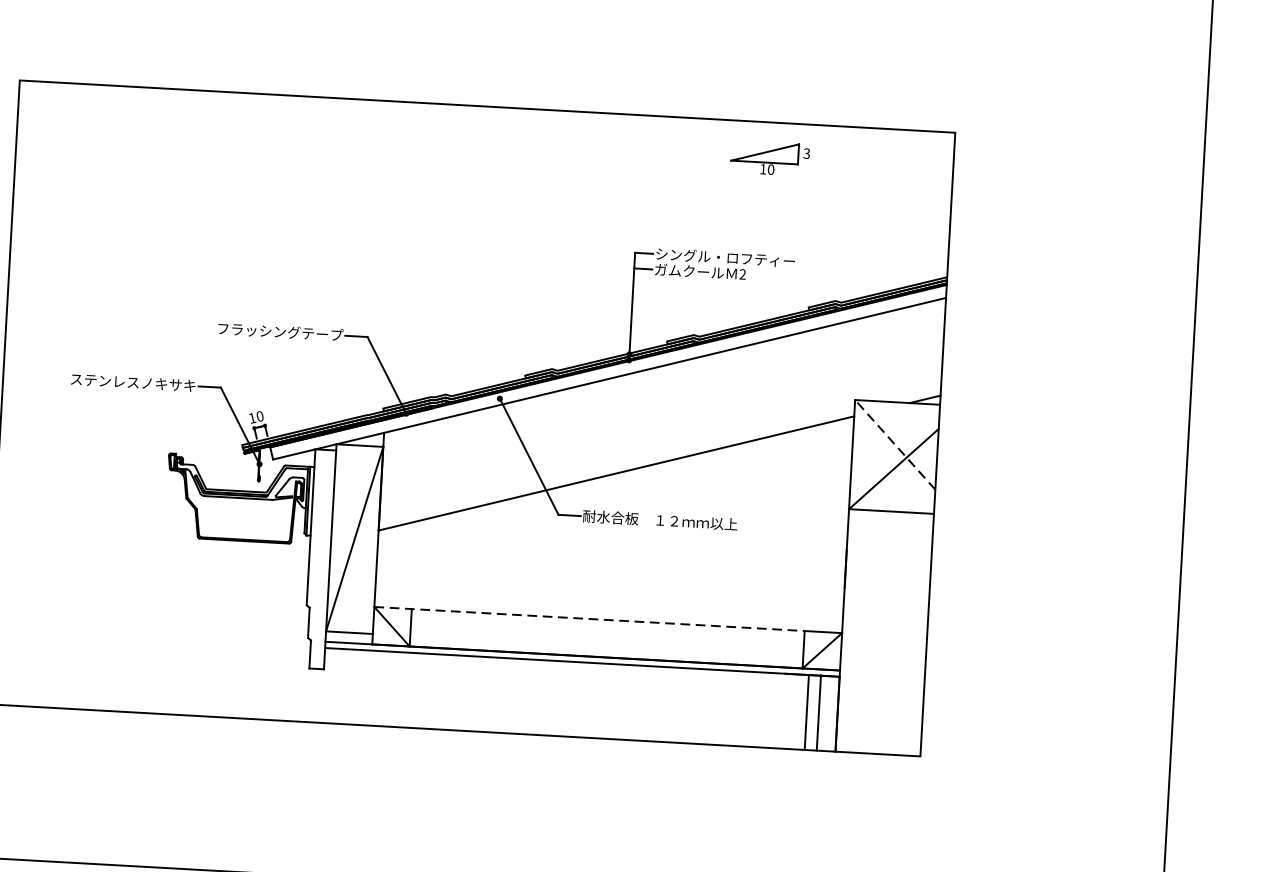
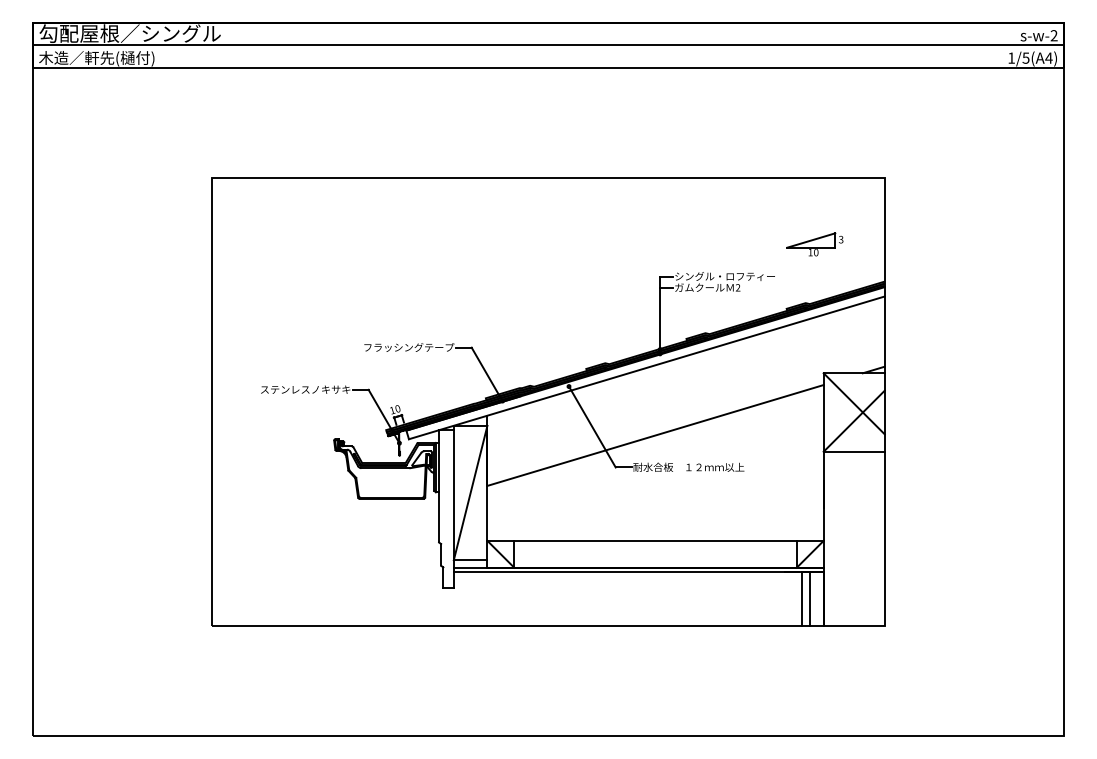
part: (769, 158) -> (814, 244), moved
line: (894, 444) -> (853, 403), dashed -> solid
line: (590, 618) -> (642, 540), dashed -> solid

